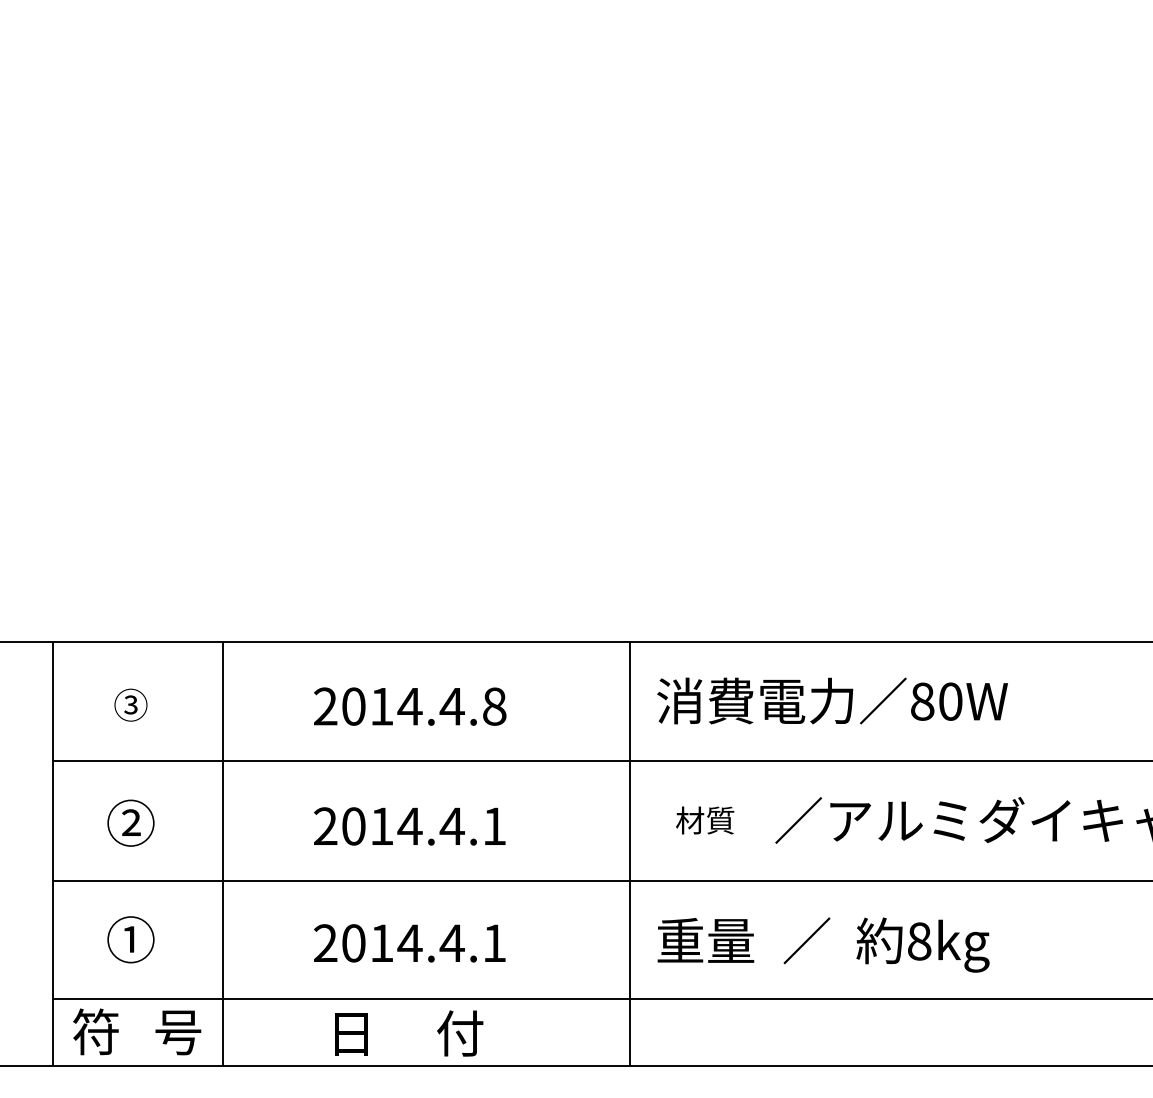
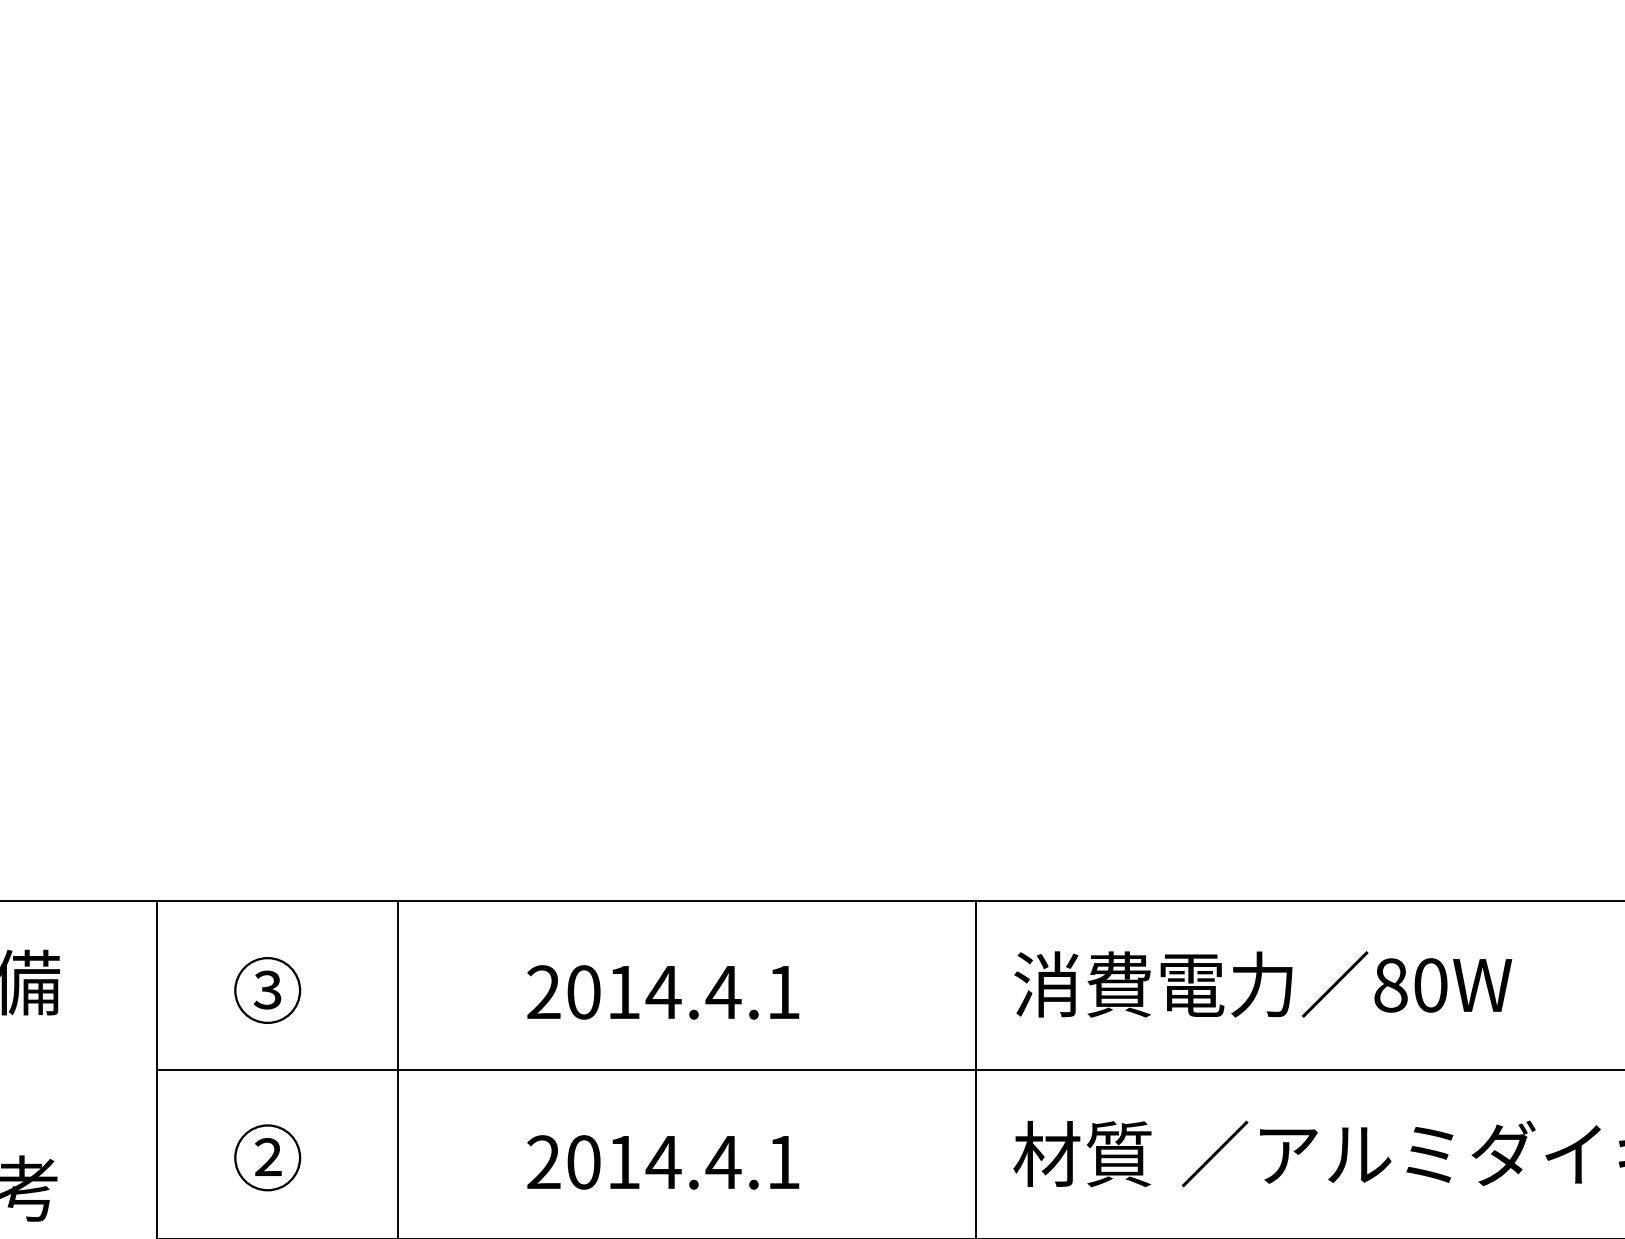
part: (130, 704) -> (267, 989), size x1.43
text: (494, 706) -> (783, 992), 2014.4.8 -> 2014.4.1
part: (704, 820) -> (1081, 1153), size x1.67

